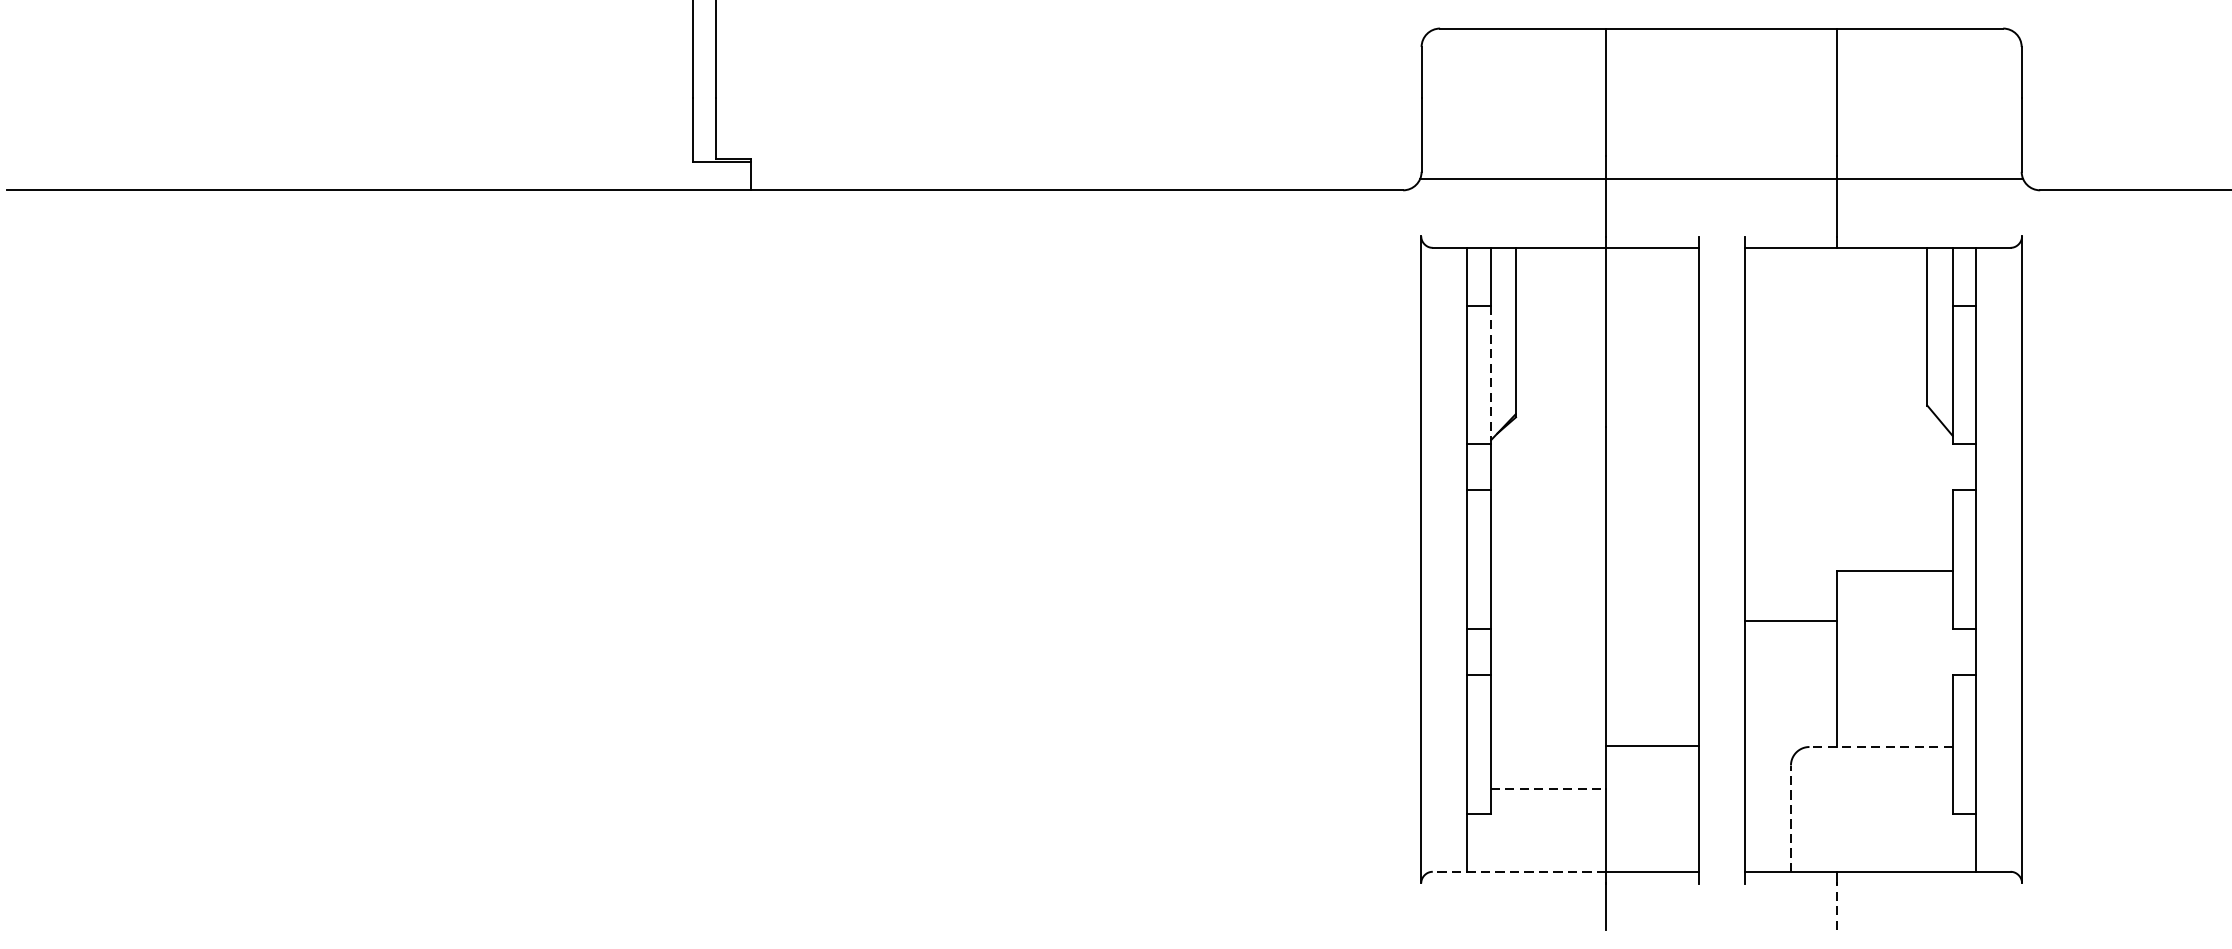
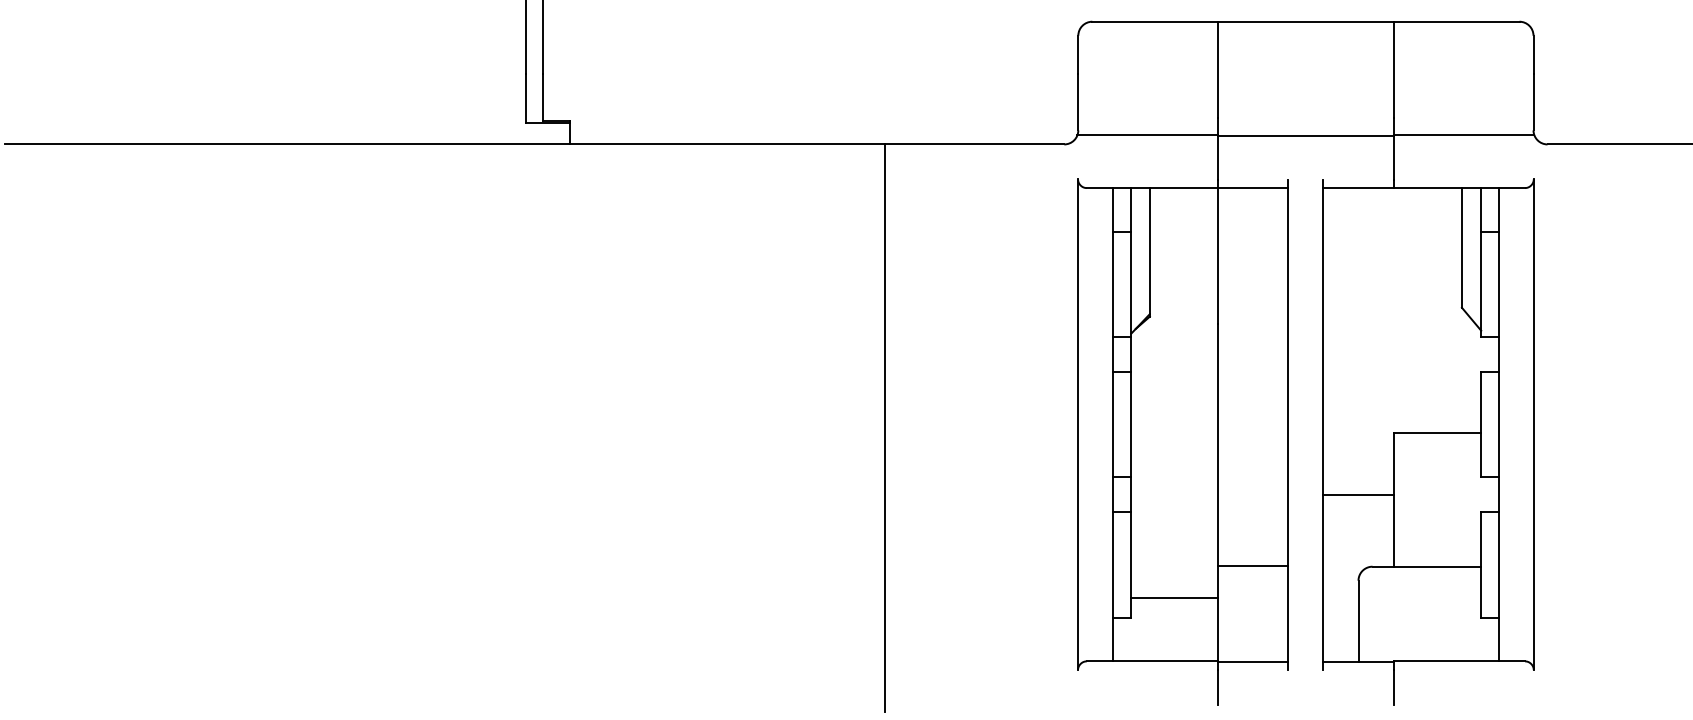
line: (1490, 374) -> (1130, 284), dashed -> solid
line: (1167, 564) -> (885, 428), added
line: (1790, 621) -> (1358, 495), moved
line: (1880, 746) -> (1426, 566), dashed -> solid
line: (1548, 788) -> (1174, 598), dashed -> solid
line: (1790, 817) -> (1358, 620), dashed -> solid
line: (1519, 871) -> (1152, 661), dashed -> solid
line: (1837, 906) -> (1393, 687), dashed -> solid

